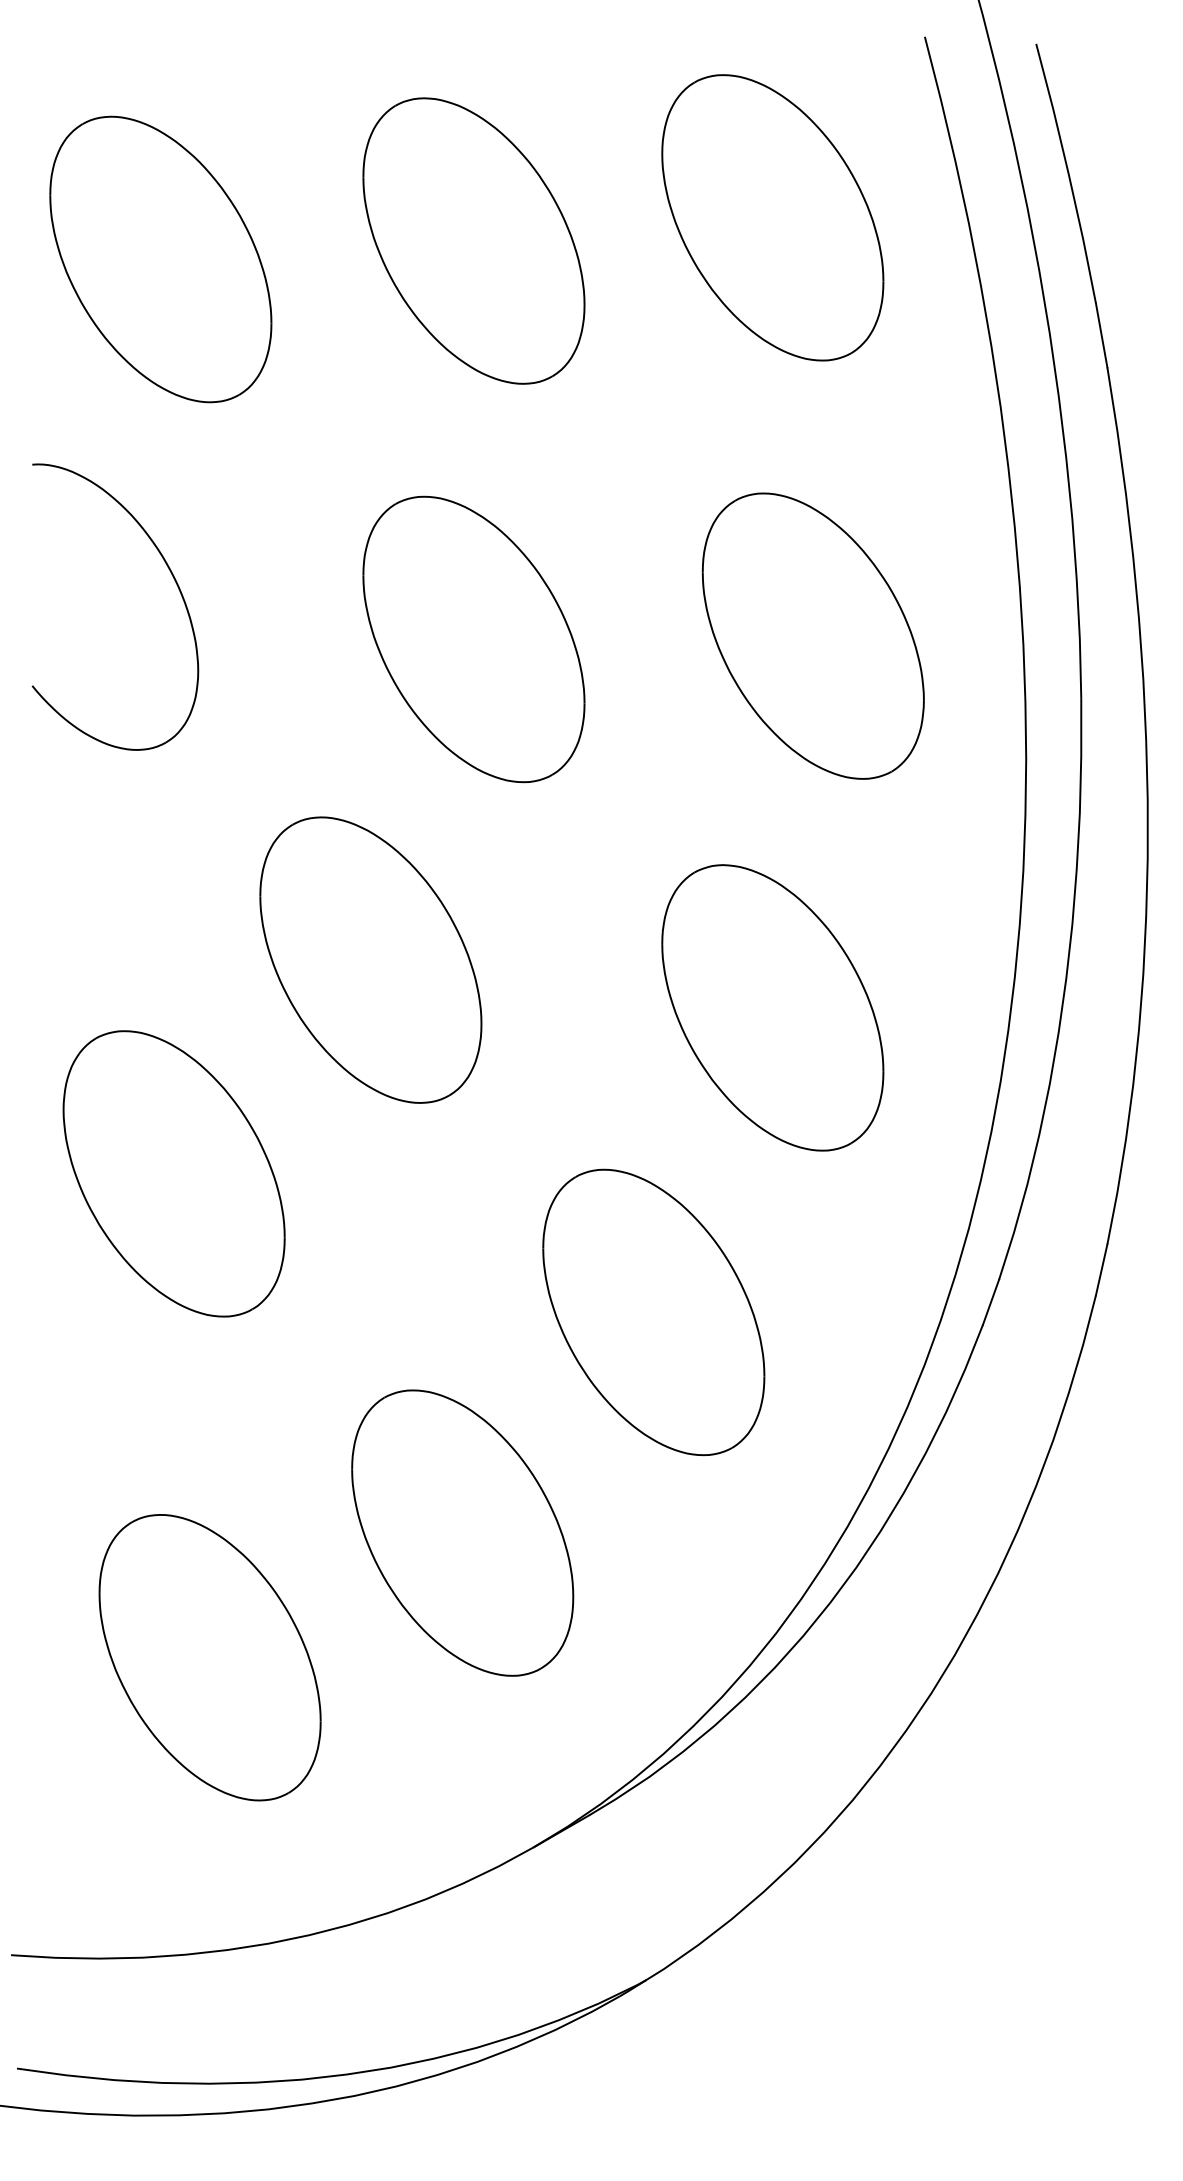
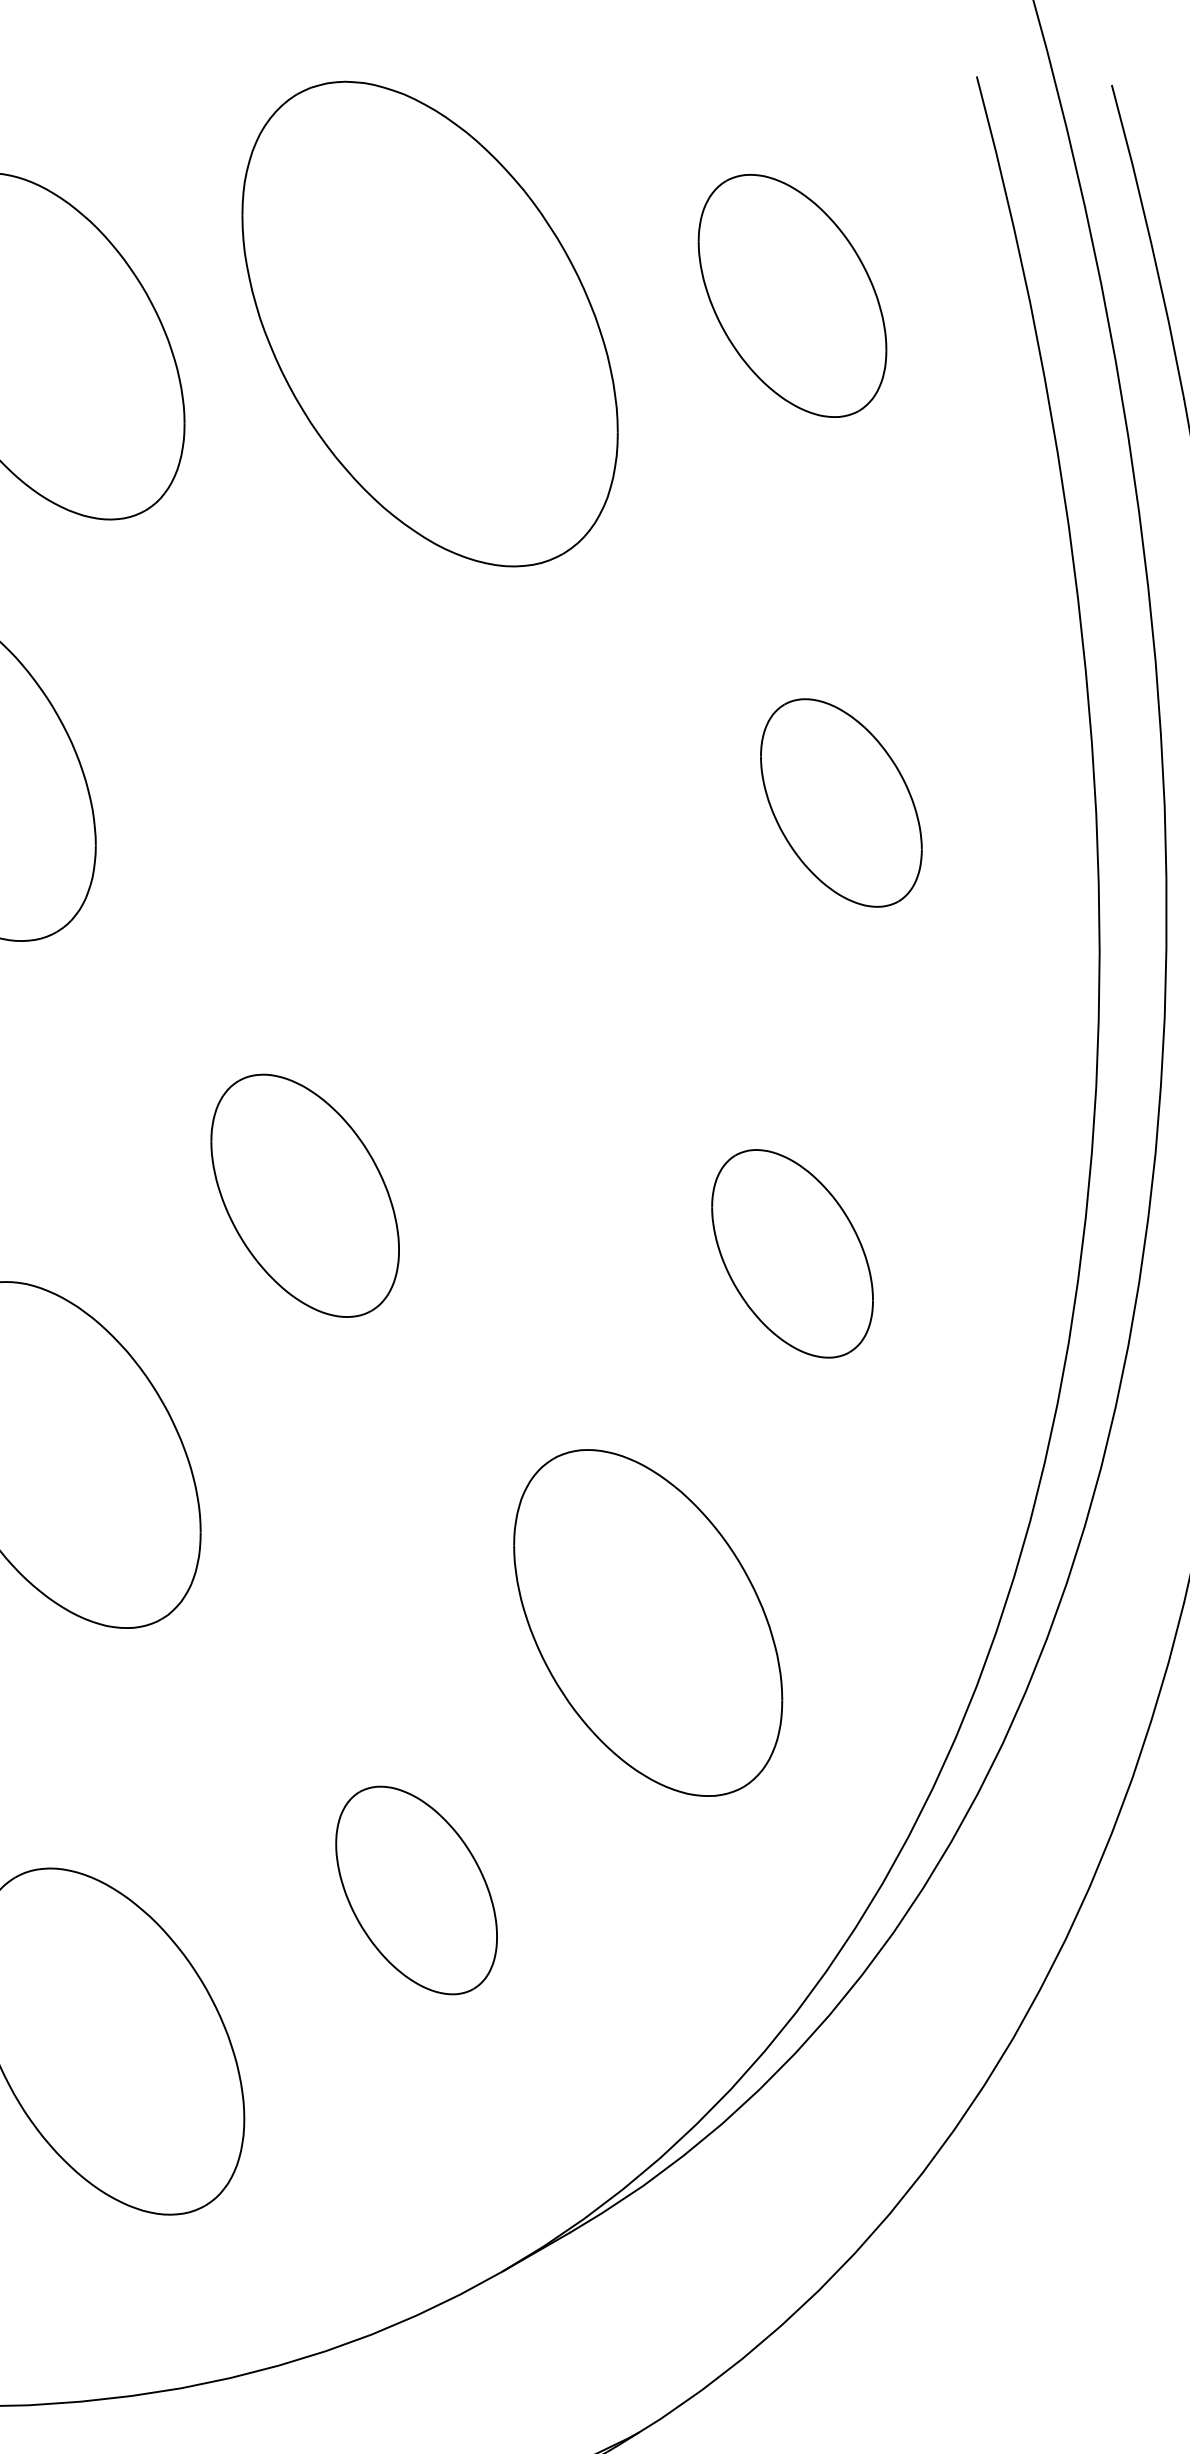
part: (772, 217) -> (792, 295), size x0.7
part: (473, 240) -> (429, 323), size x1.4
part: (812, 635) -> (840, 802), size x0.6
part: (473, 639) -> (429, 807), removed
part: (370, 959) -> (304, 1195), size x0.7
part: (772, 1007) -> (792, 1253), size x0.6
part: (462, 1532) -> (416, 1889), size x0.6

